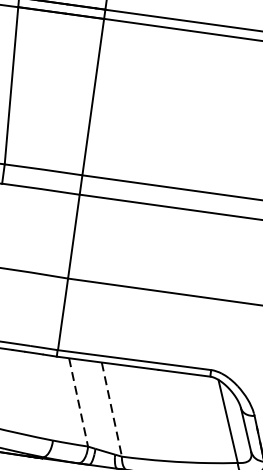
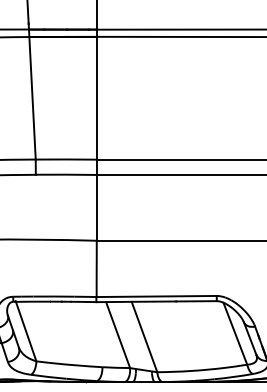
line: (79, 403) -> (118, 335), dashed -> solid
line: (111, 410) -> (144, 337), dashed -> solid

